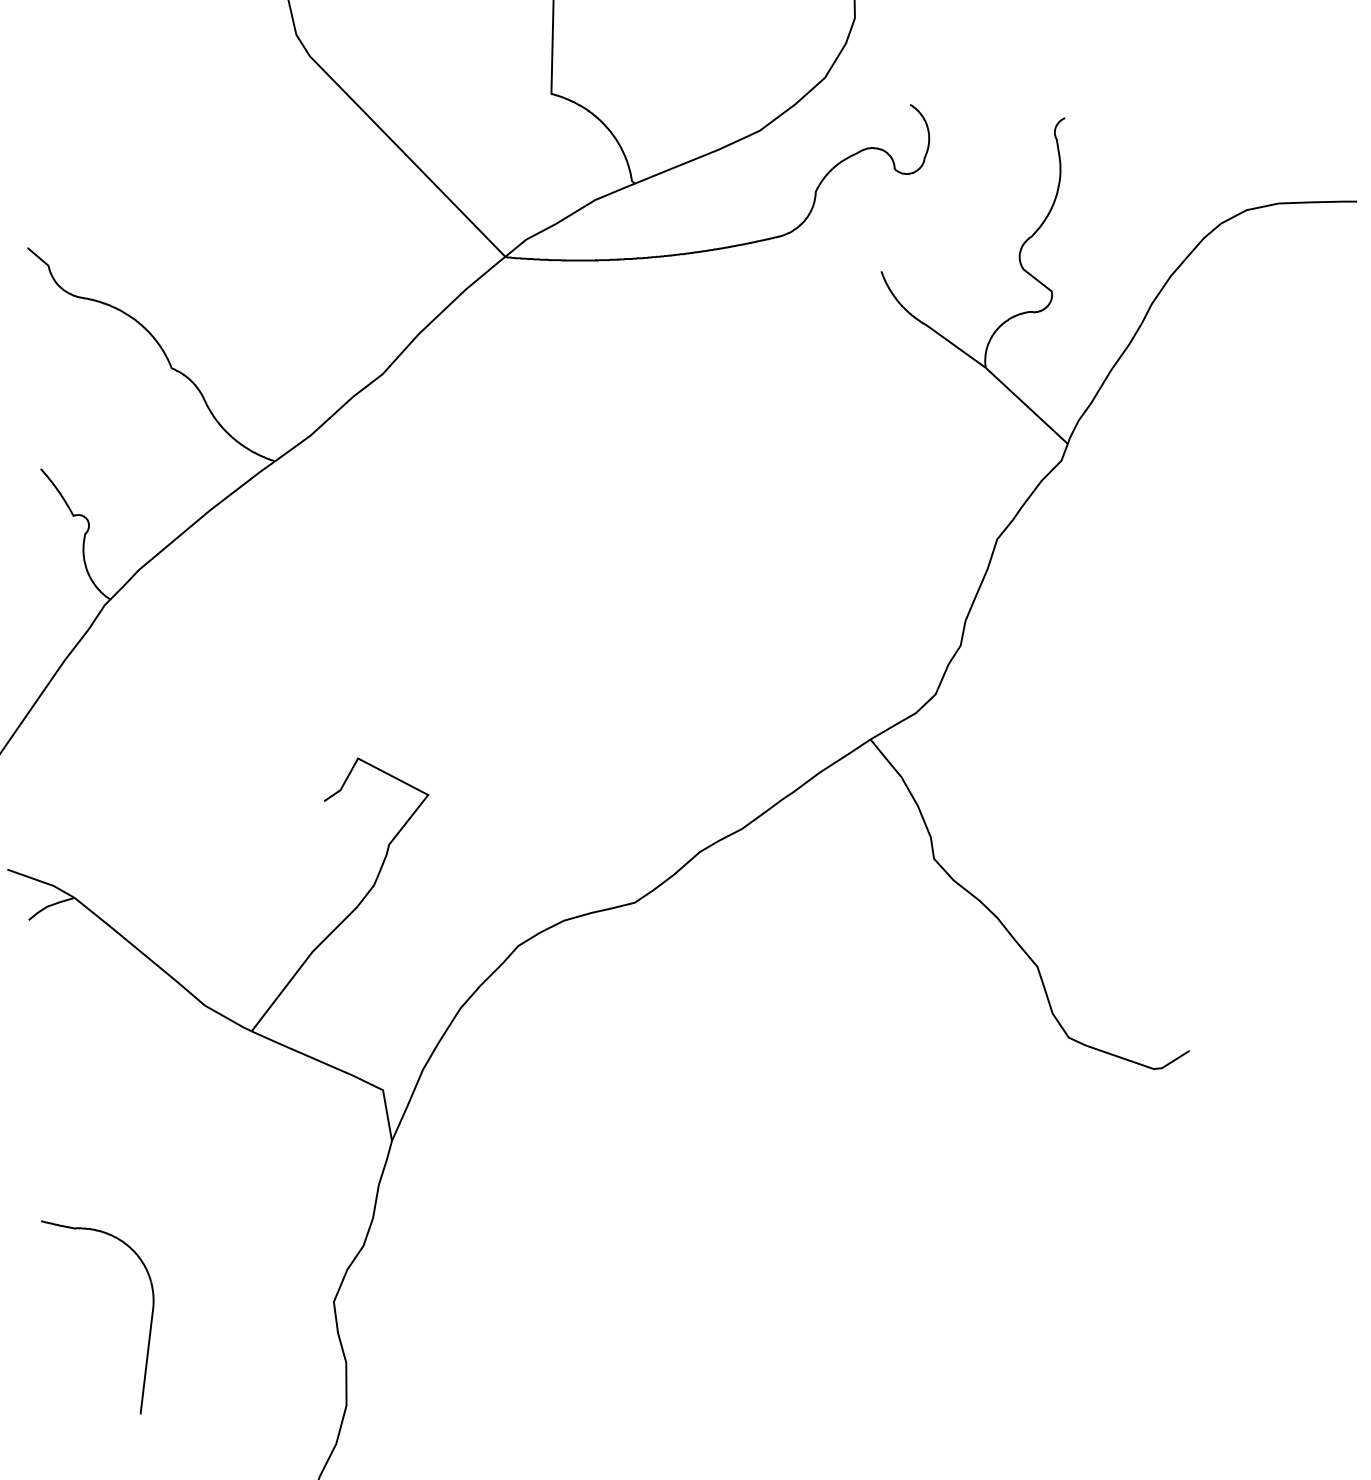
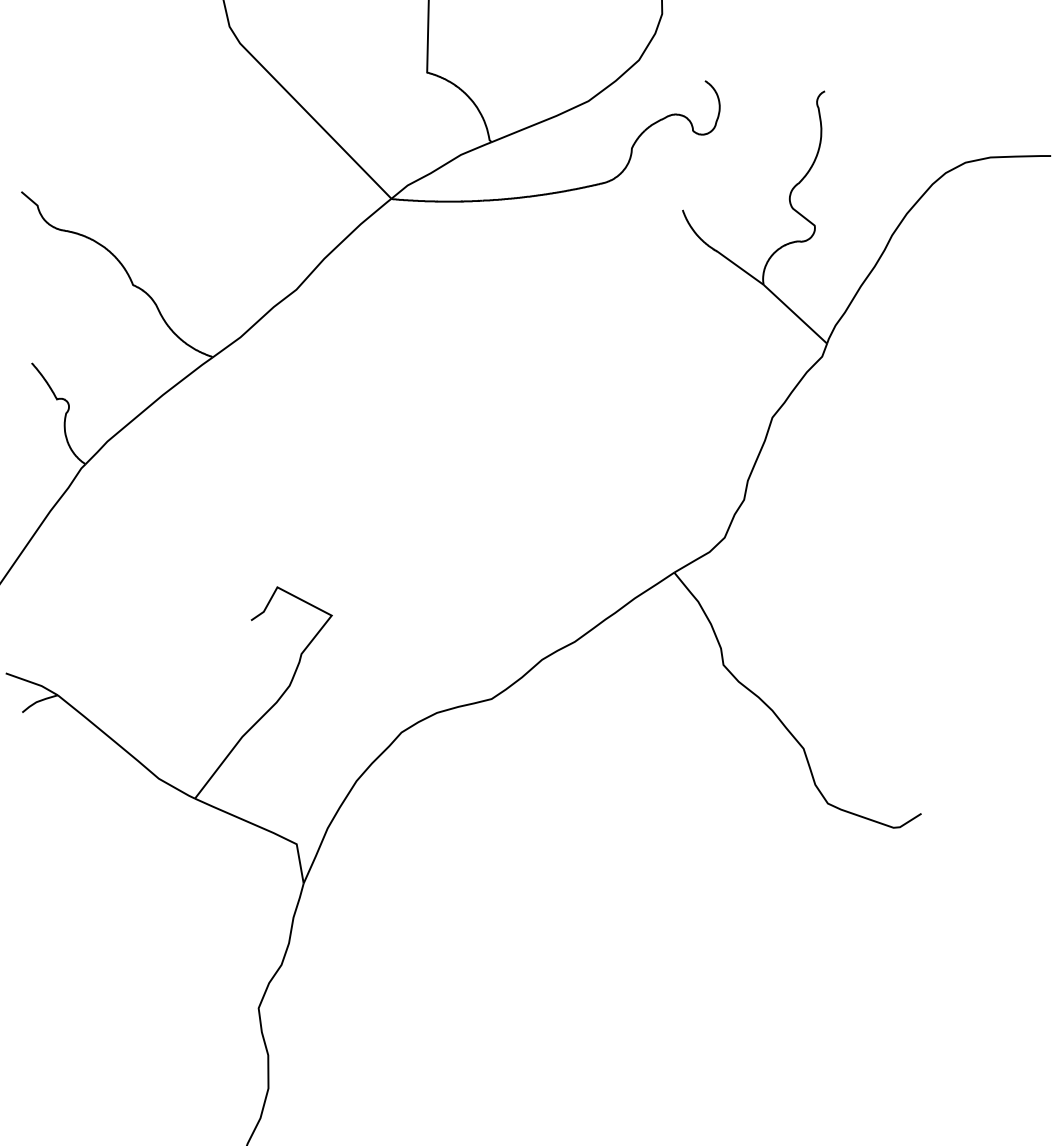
part: (150, 1320) -> (116, 1022), removed

